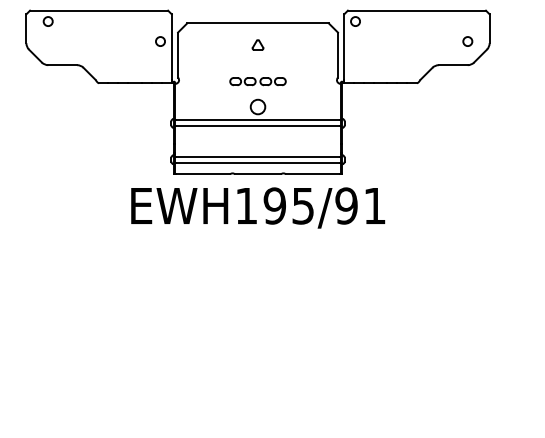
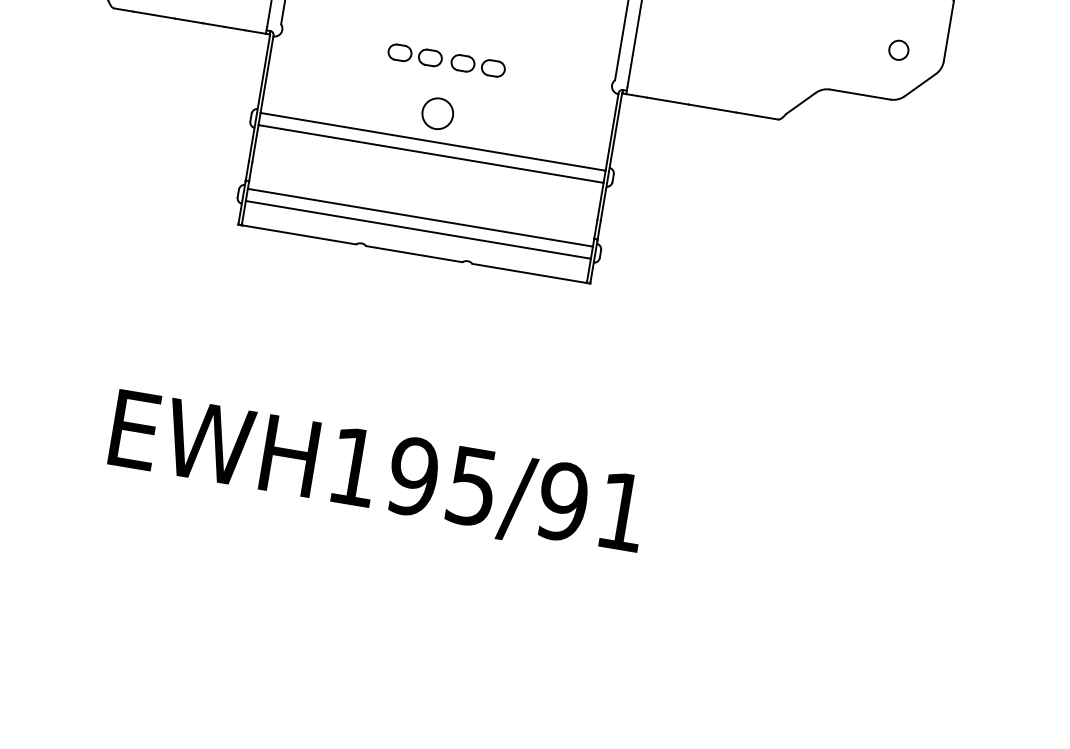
text: (258, 207) -> (378, 474), moved

